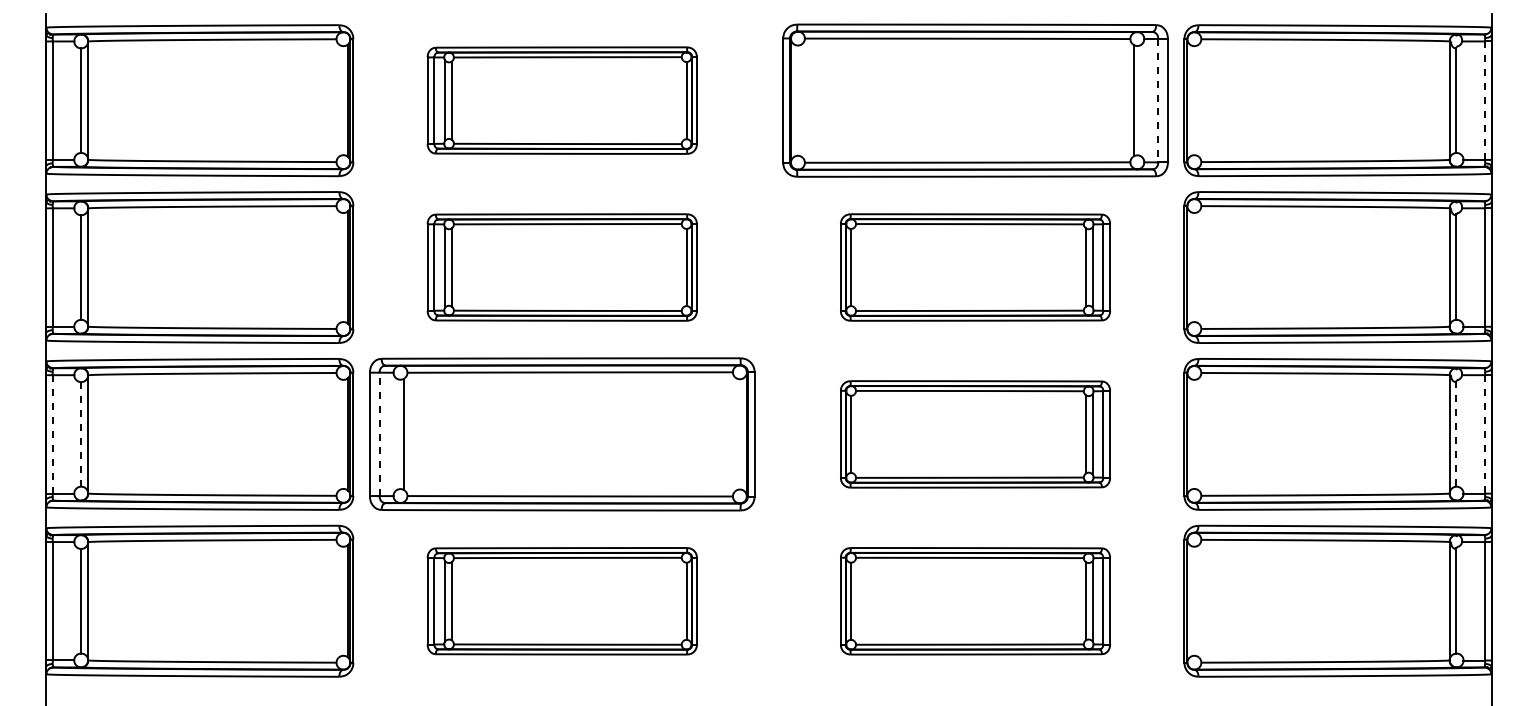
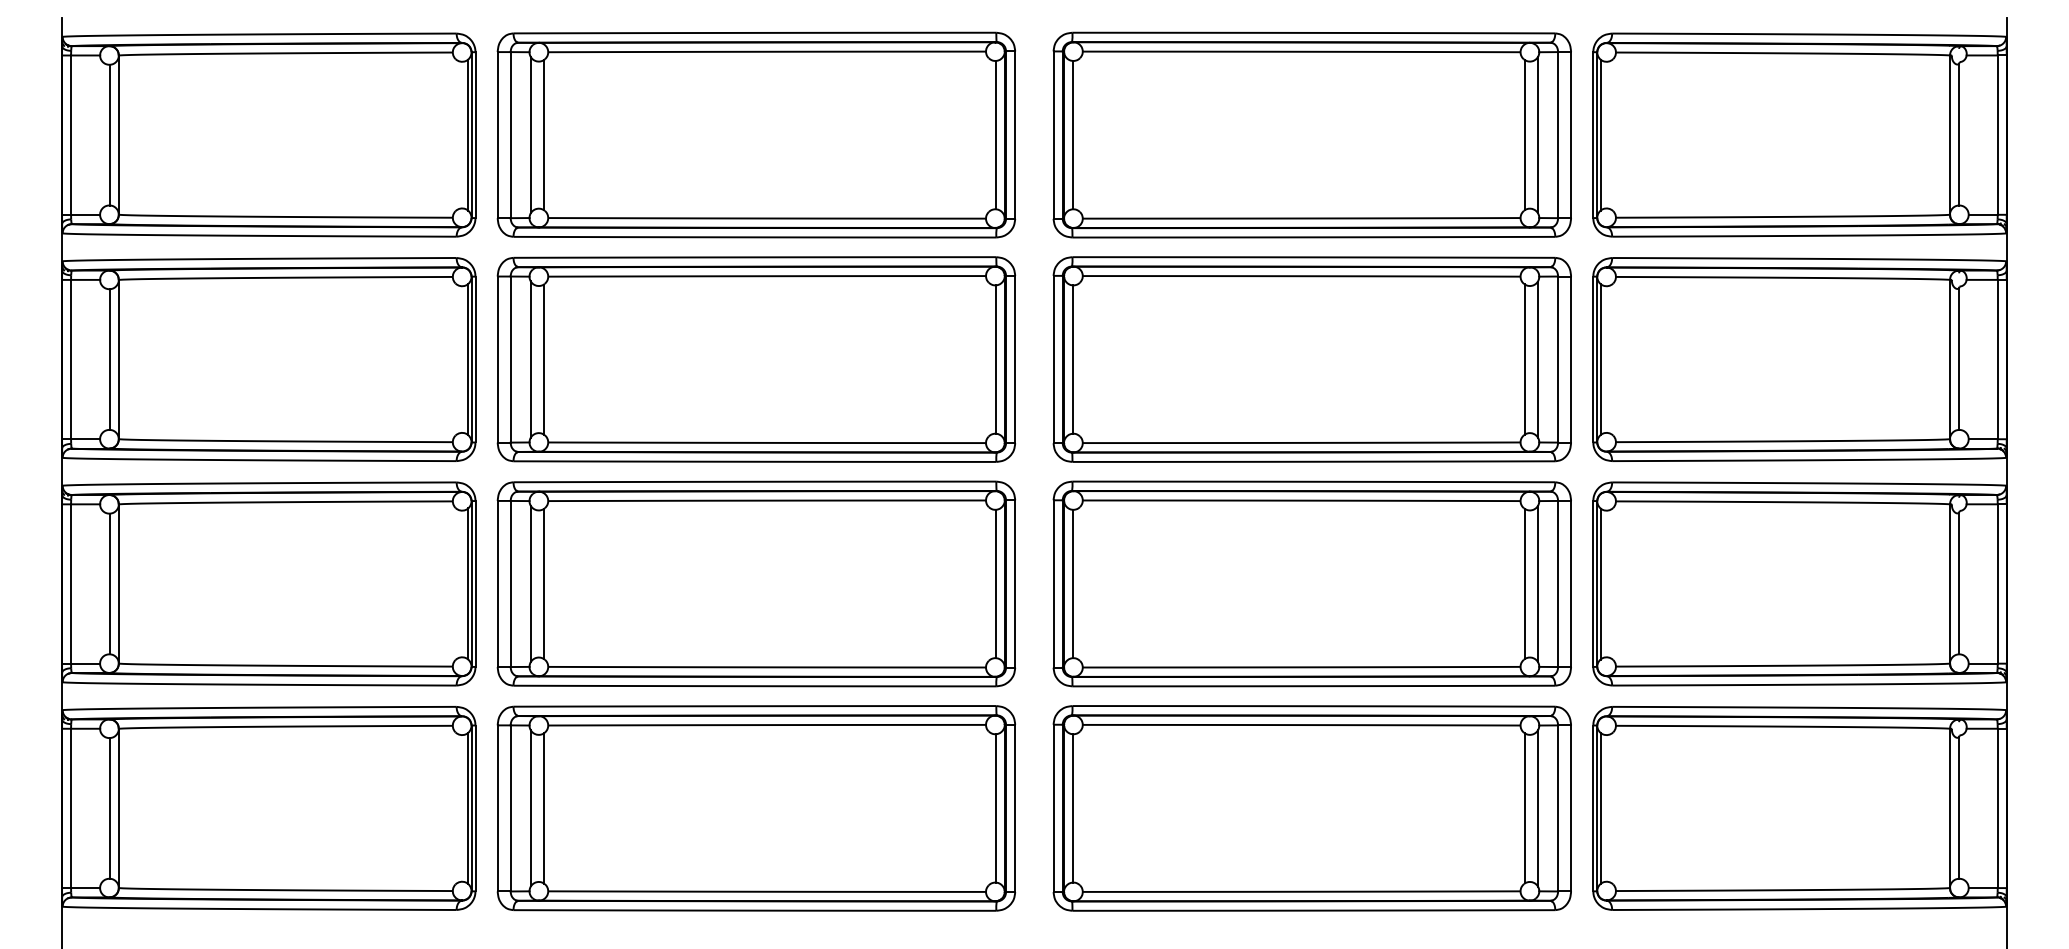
part: (562, 100) -> (756, 134), size x1.43
line: (797, 100) -> (1073, 134), added
line: (1142, 100) -> (1537, 135), added
line: (1158, 100) -> (1558, 135), dashed -> solid
line: (1189, 100) -> (1600, 134), added
line: (1484, 100) -> (1997, 135), dashed -> solid
part: (562, 267) -> (756, 359), size x1.43
part: (974, 267) -> (1311, 359), size x1.43
line: (1189, 267) -> (1600, 359), added
line: (53, 434) -> (71, 584), dashed -> solid
line: (81, 434) -> (109, 583), dashed -> solid
line: (379, 434) -> (510, 583), dashed -> solid
line: (395, 434) -> (531, 583), added
line: (740, 434) -> (995, 583), added
part: (974, 434) -> (1311, 583), size x1.43
line: (1189, 434) -> (1600, 583), added
line: (1456, 434) -> (1959, 583), dashed -> solid
line: (1484, 434) -> (1997, 584), dashed -> solid
line: (1189, 600) -> (1600, 807), added
part: (562, 601) -> (756, 808), size x1.43
part: (974, 601) -> (1311, 808), size x1.43

